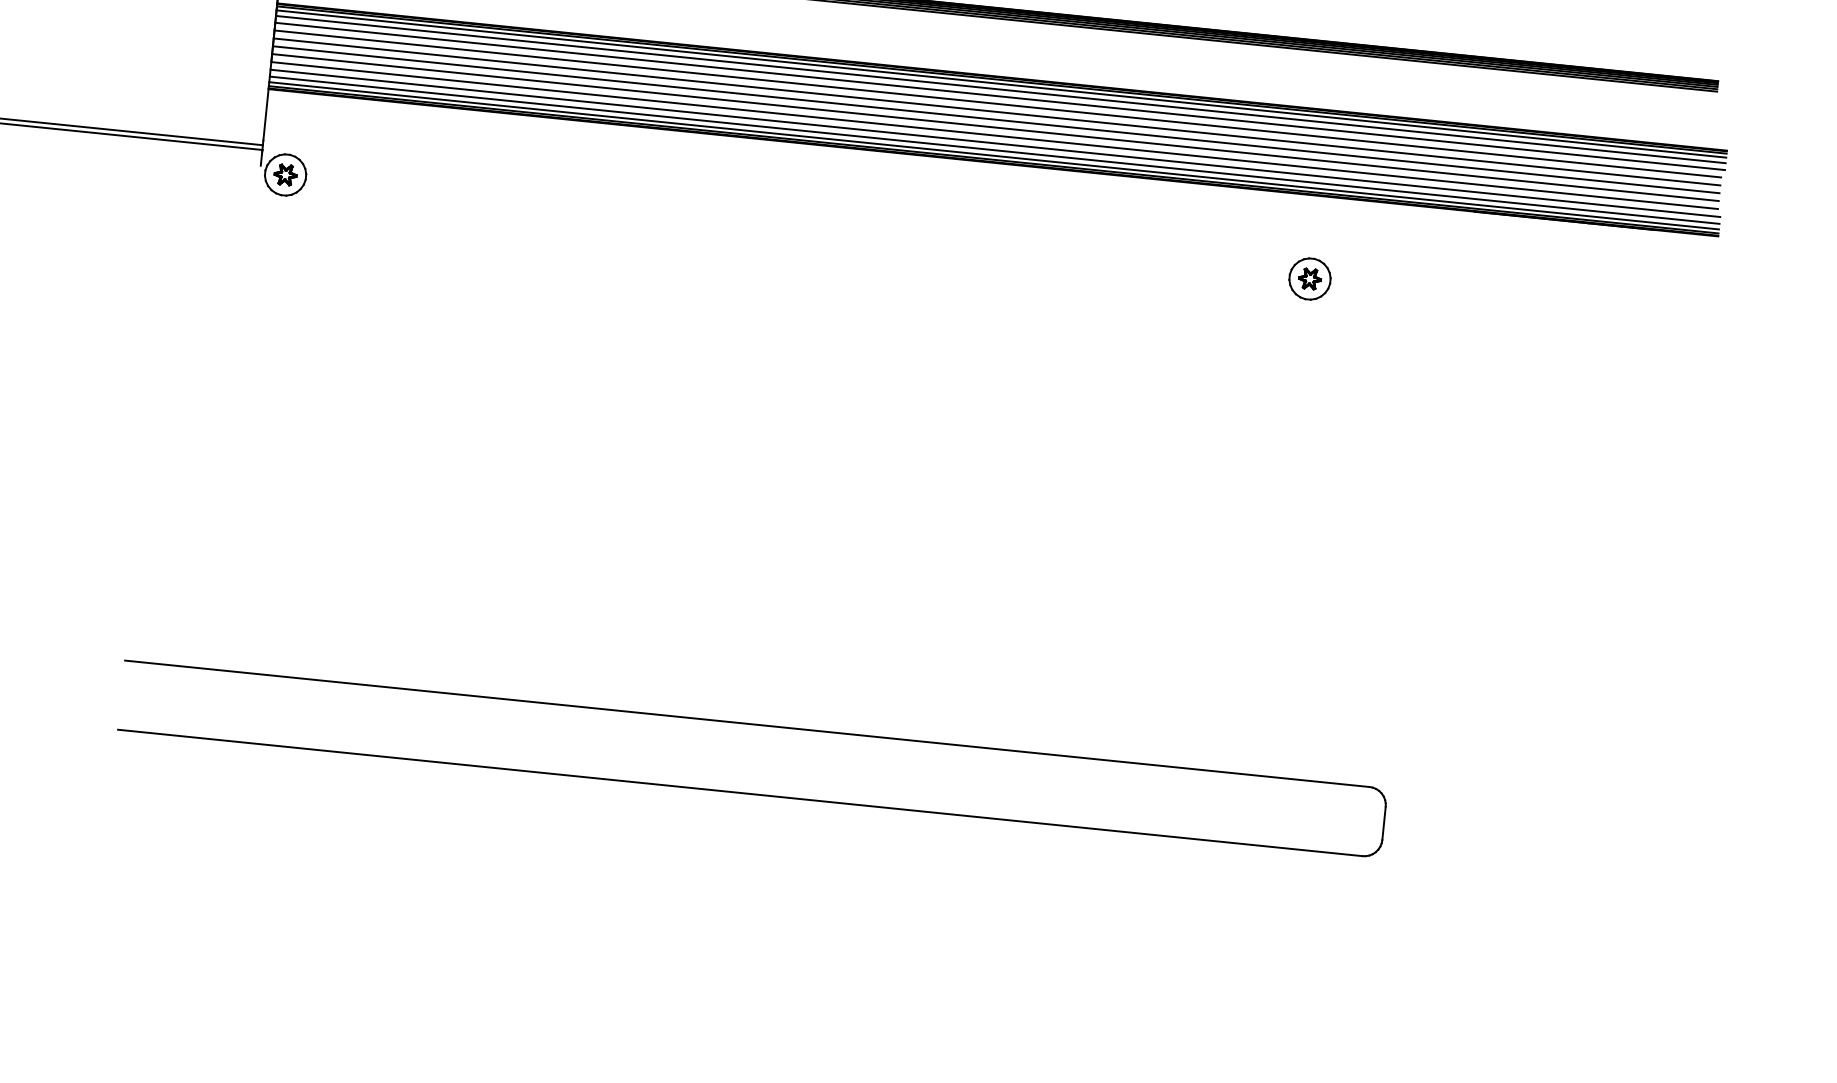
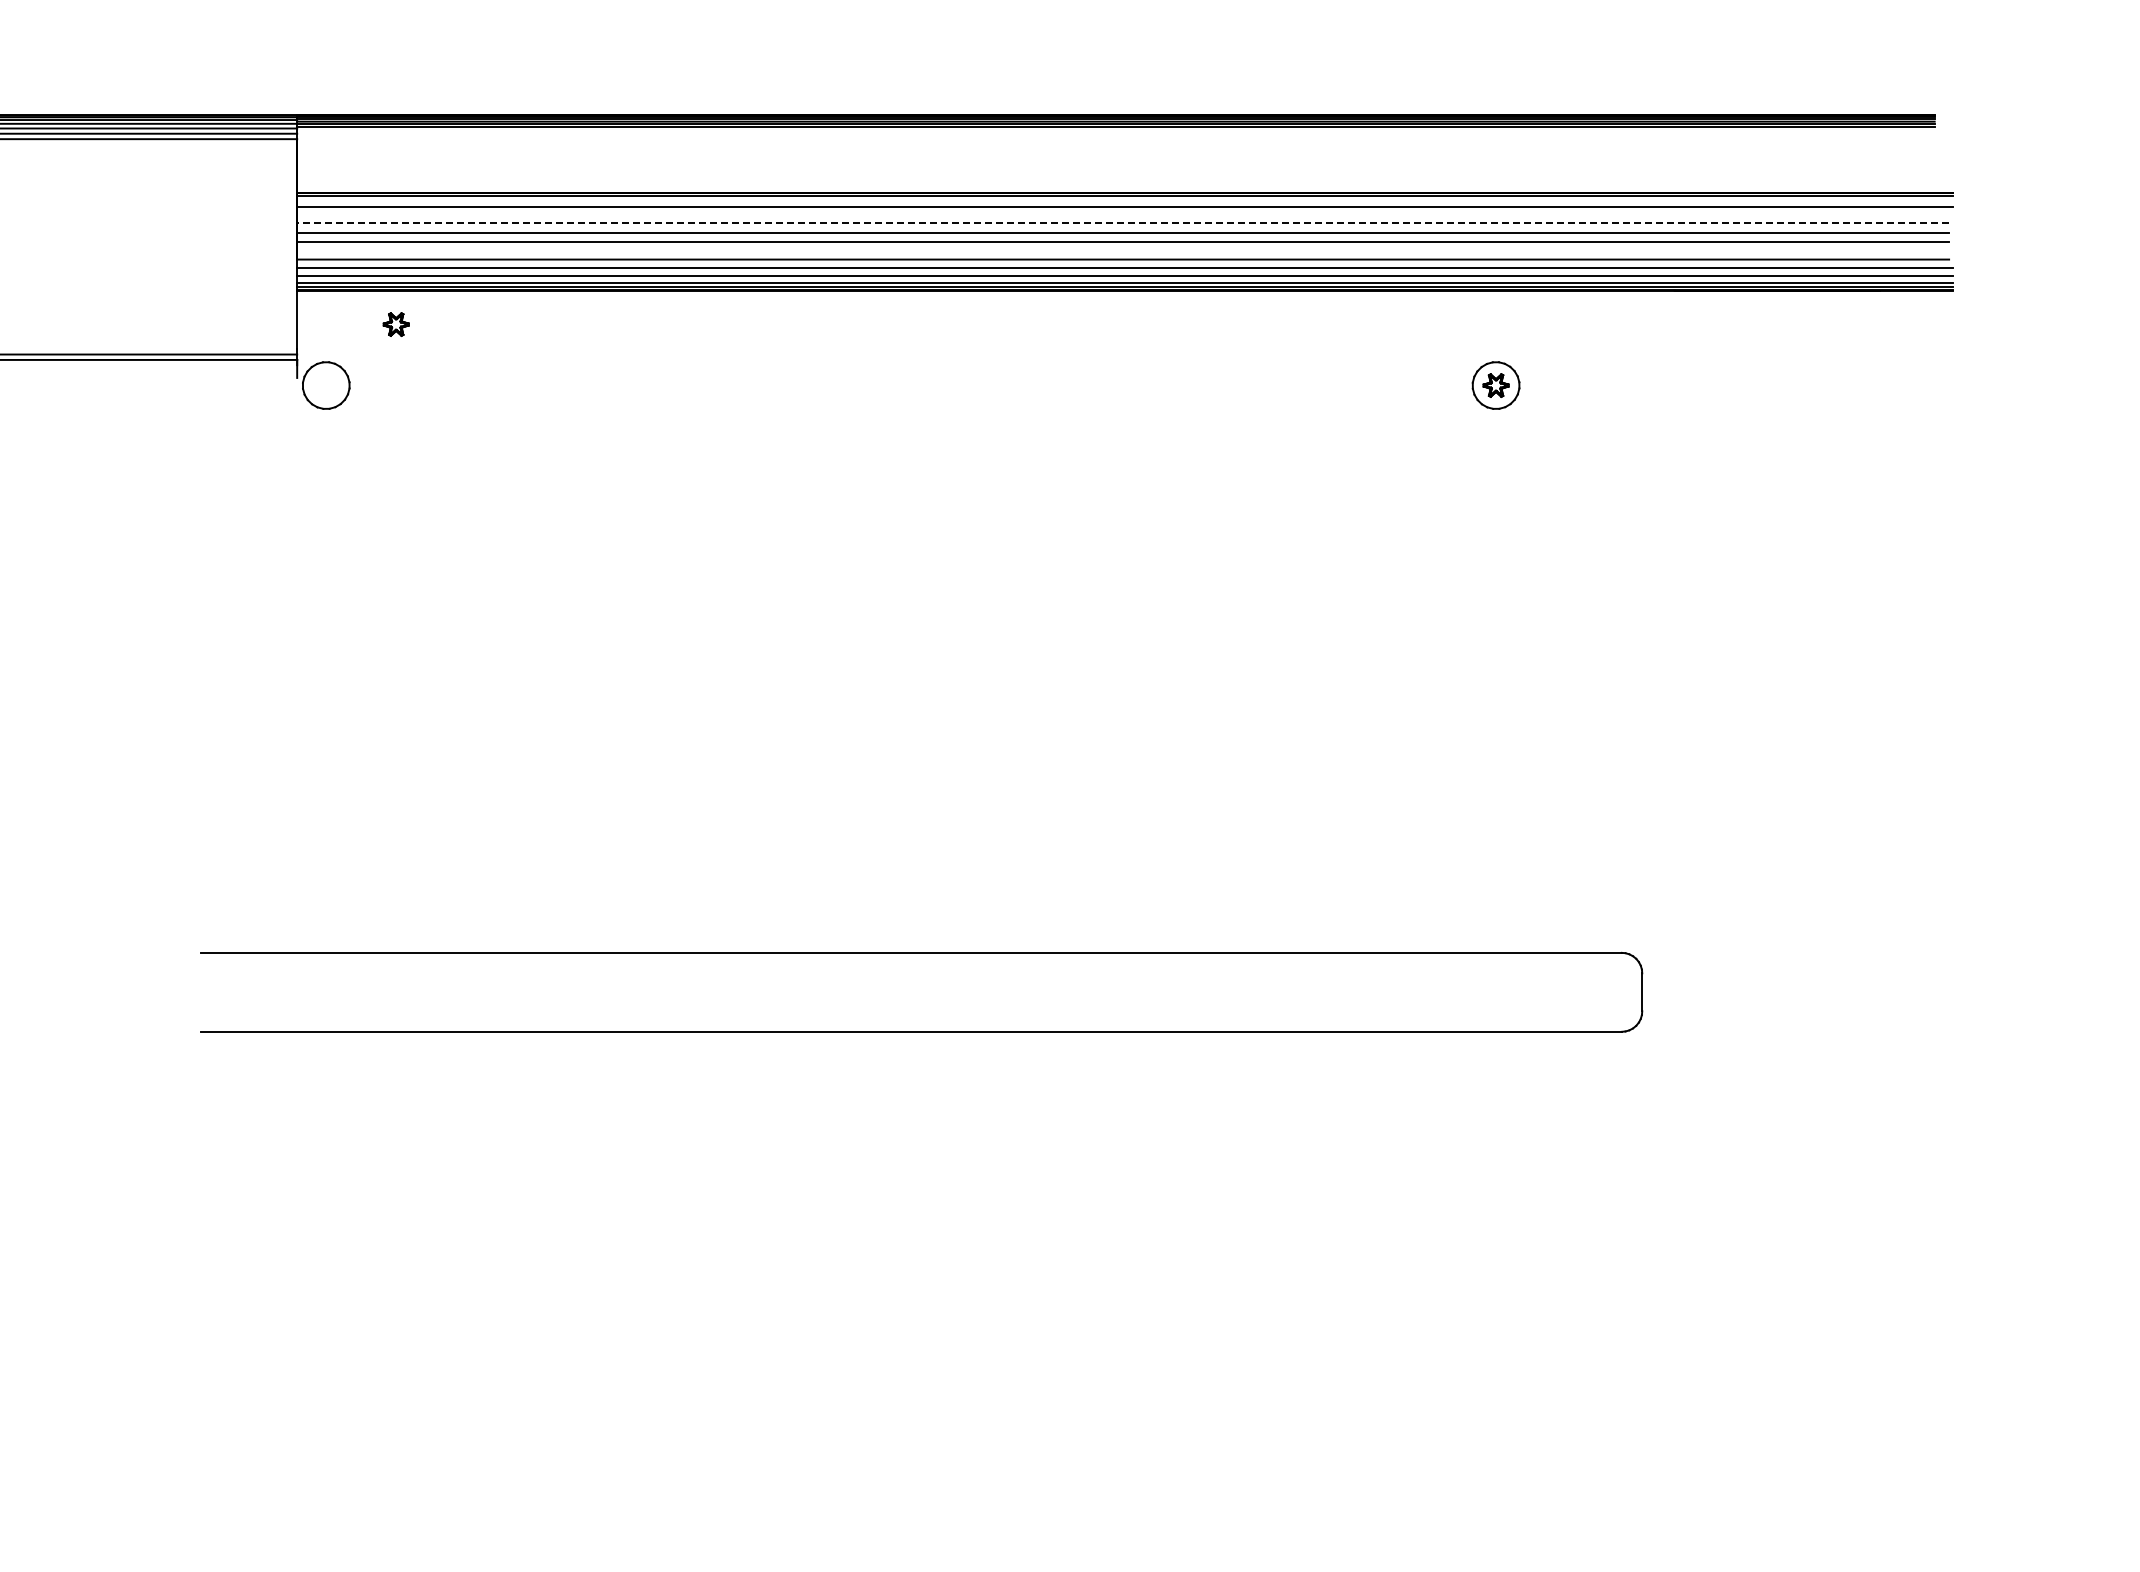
line: (1001, 83) -> (1124, 200), removed
line: (999, 96) -> (1124, 214), removed
line: (998, 103) -> (1123, 223), solid -> dashed
line: (995, 127) -> (1123, 250), removed
part: (284, 174) -> (395, 324), moved

